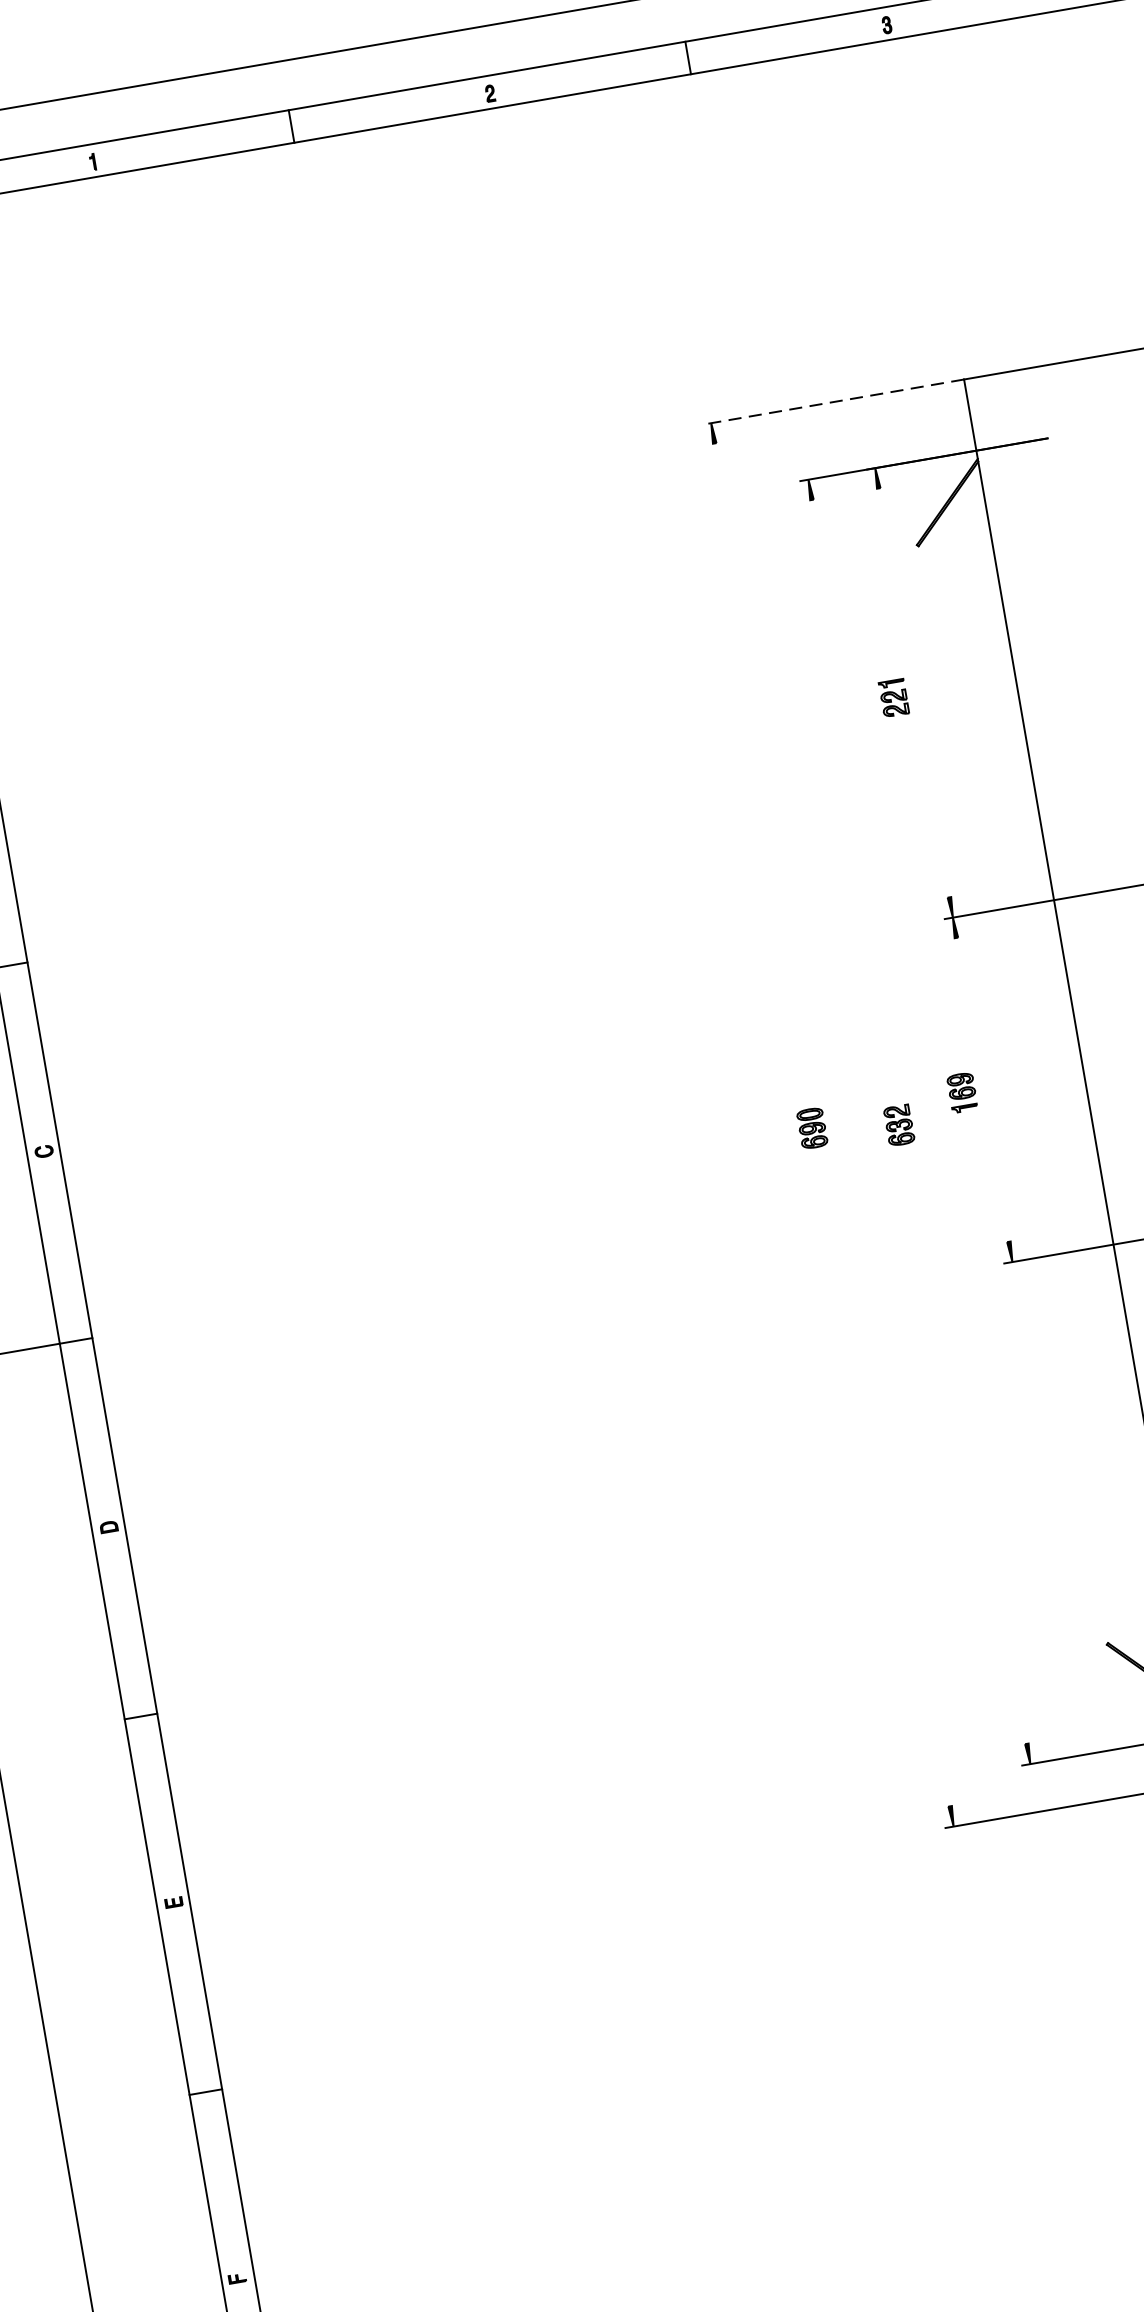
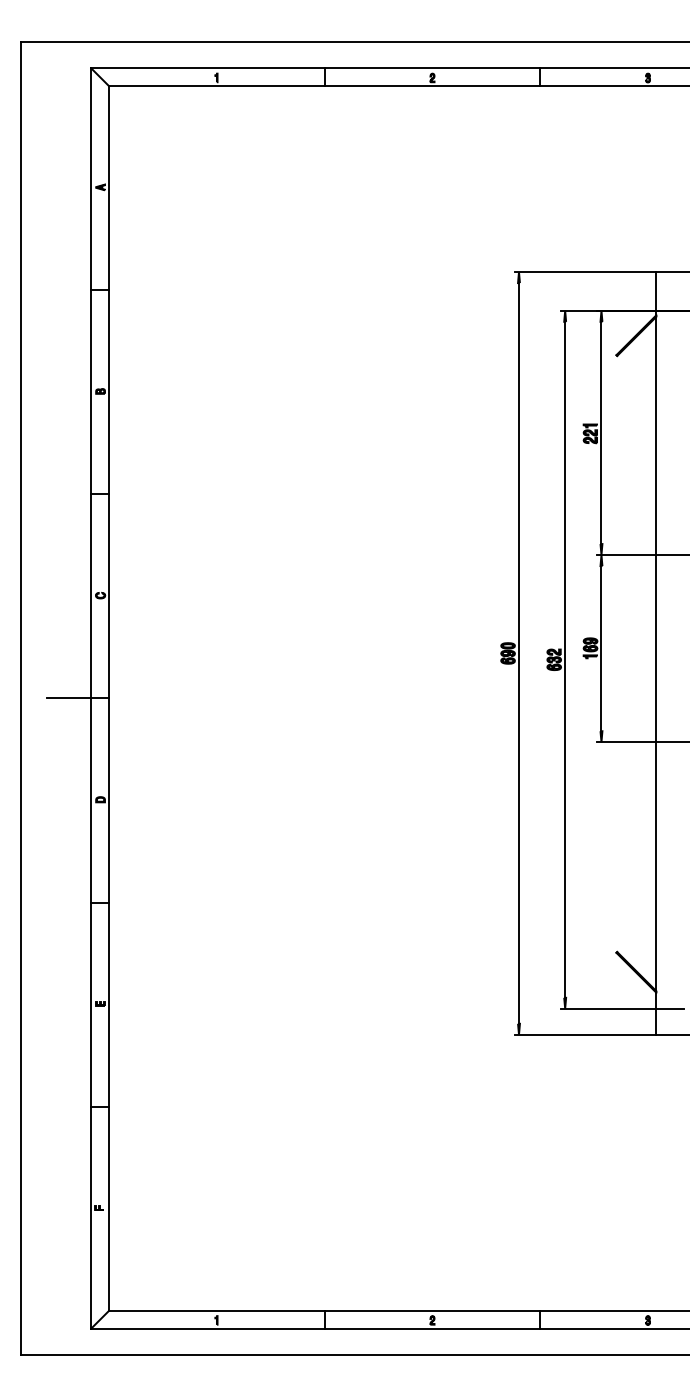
line: (833, 402) -> (585, 272), dashed -> solid
line: (914, 692) -> (601, 432), added
line: (982, 1089) -> (601, 648), added
line: (919, 1121) -> (565, 659), added
line: (833, 1124) -> (519, 653), added

